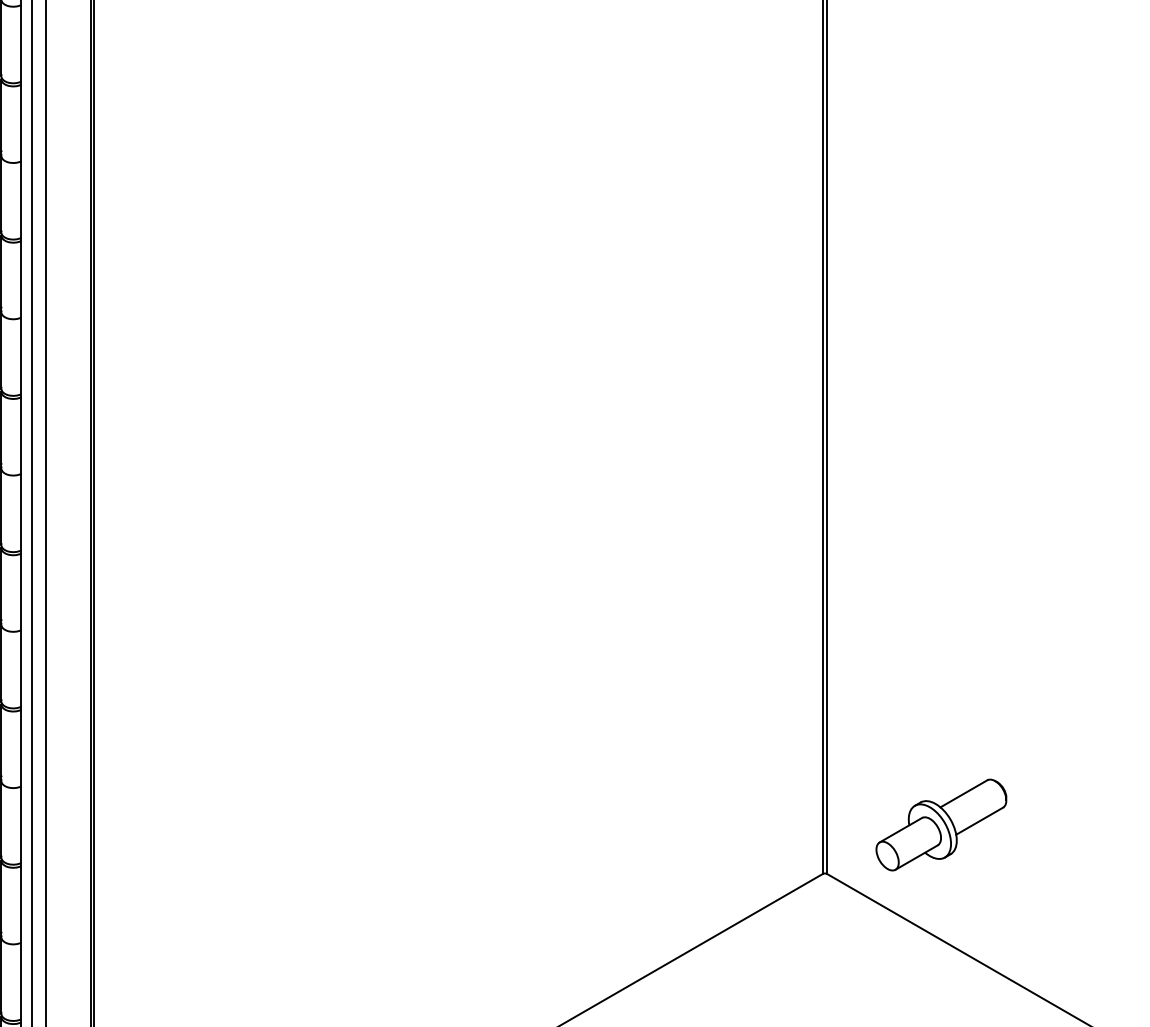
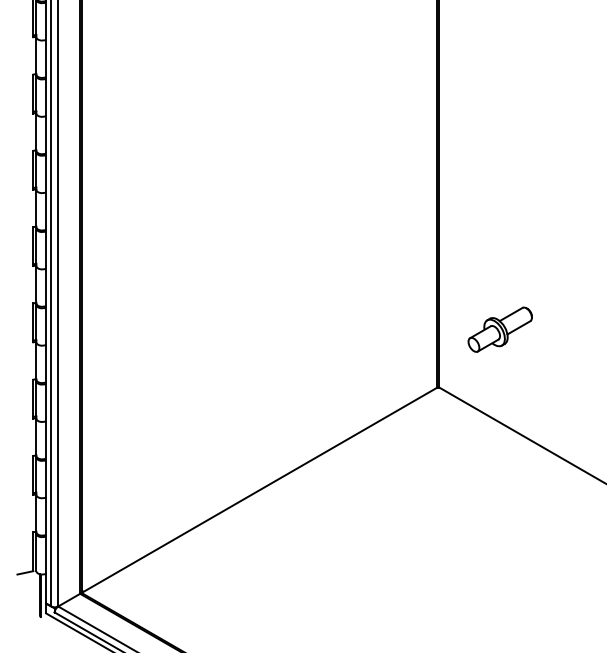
part: (939, 824) -> (499, 329), moved

